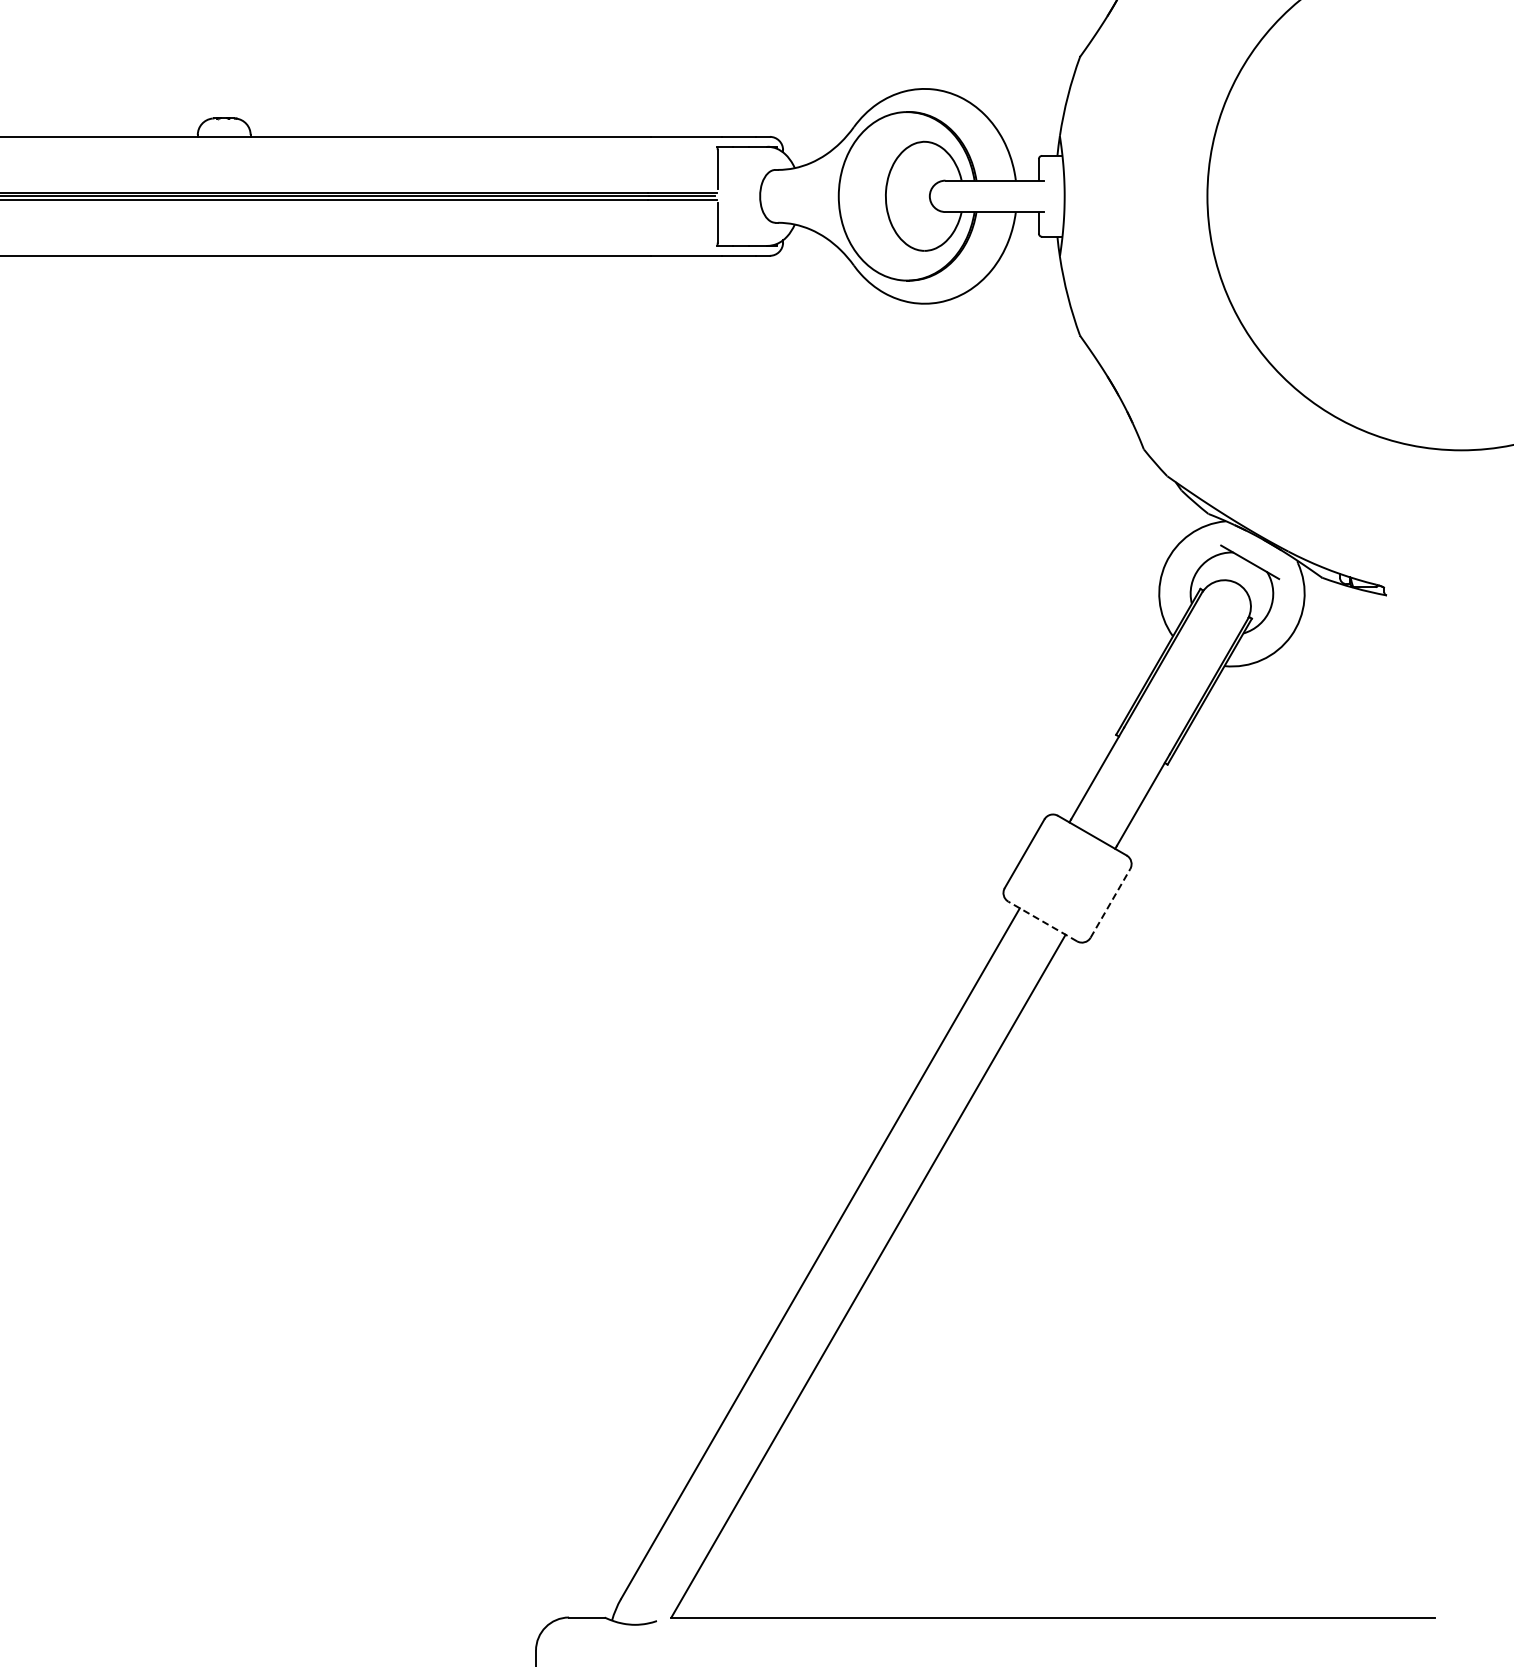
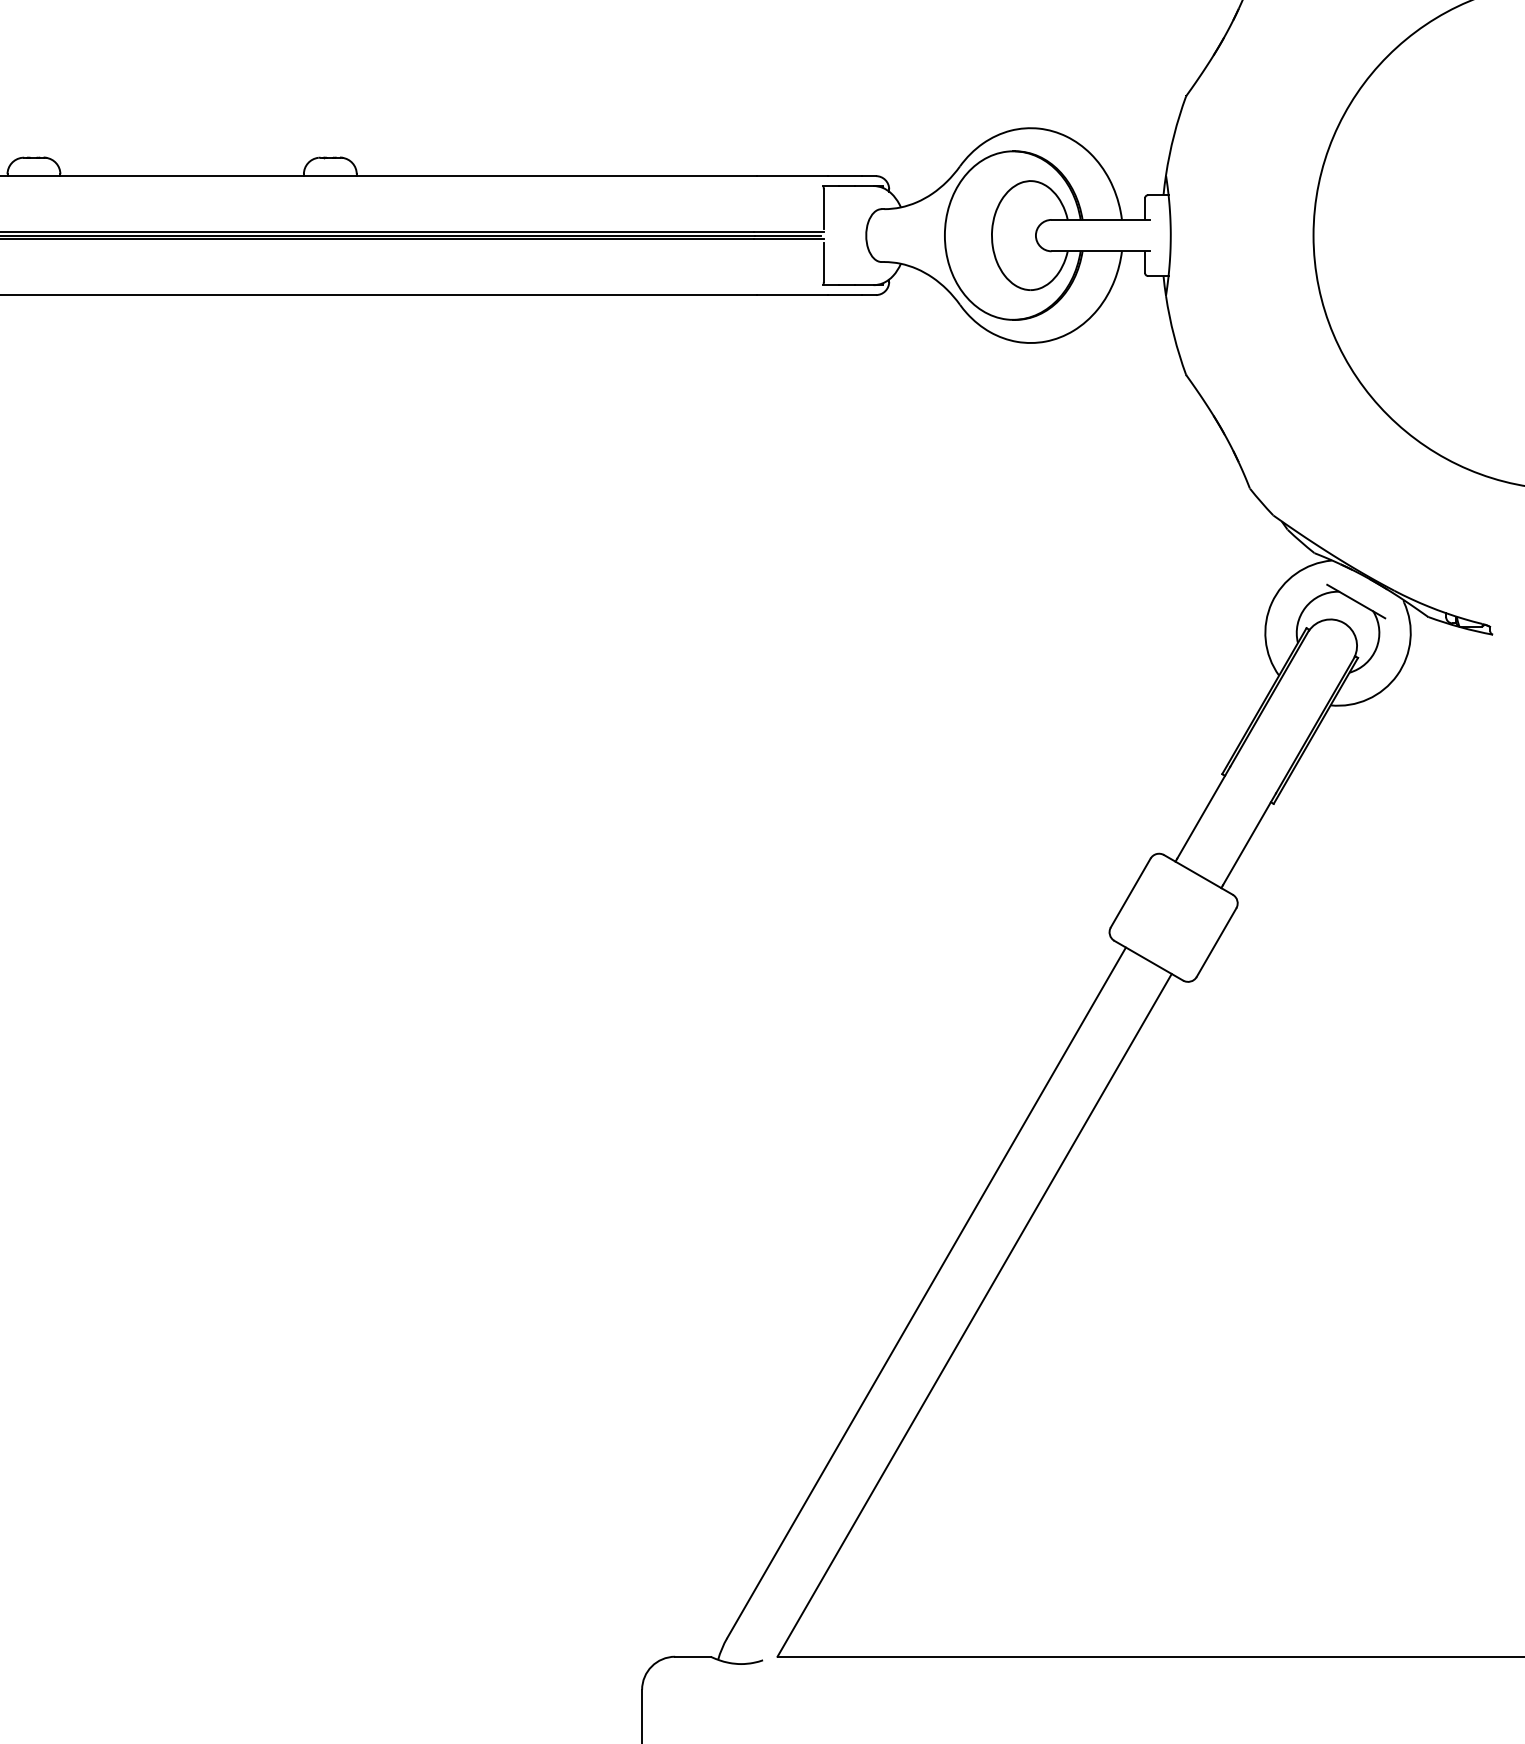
line: (1110, 903) -> (1216, 942), dashed -> solid
line: (1042, 921) -> (1148, 960), dashed -> solid

